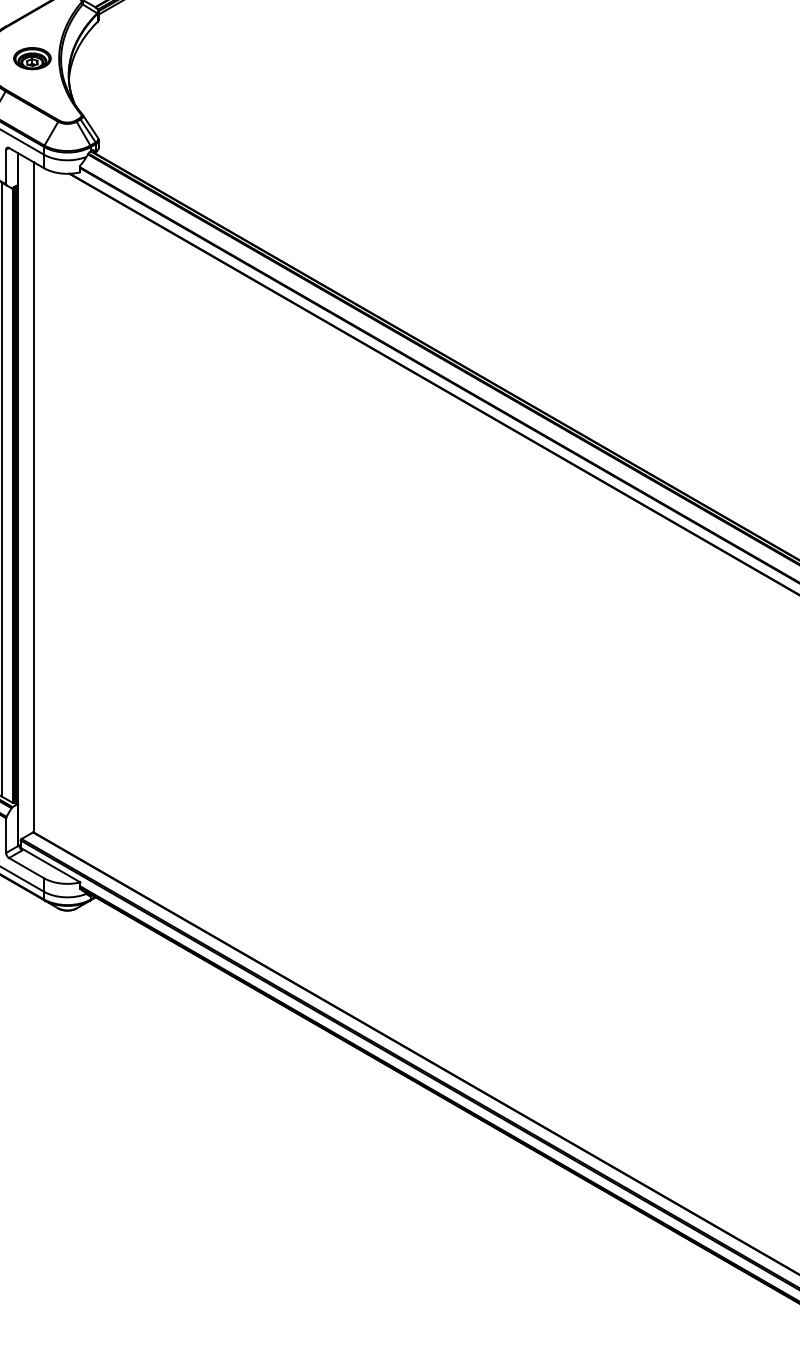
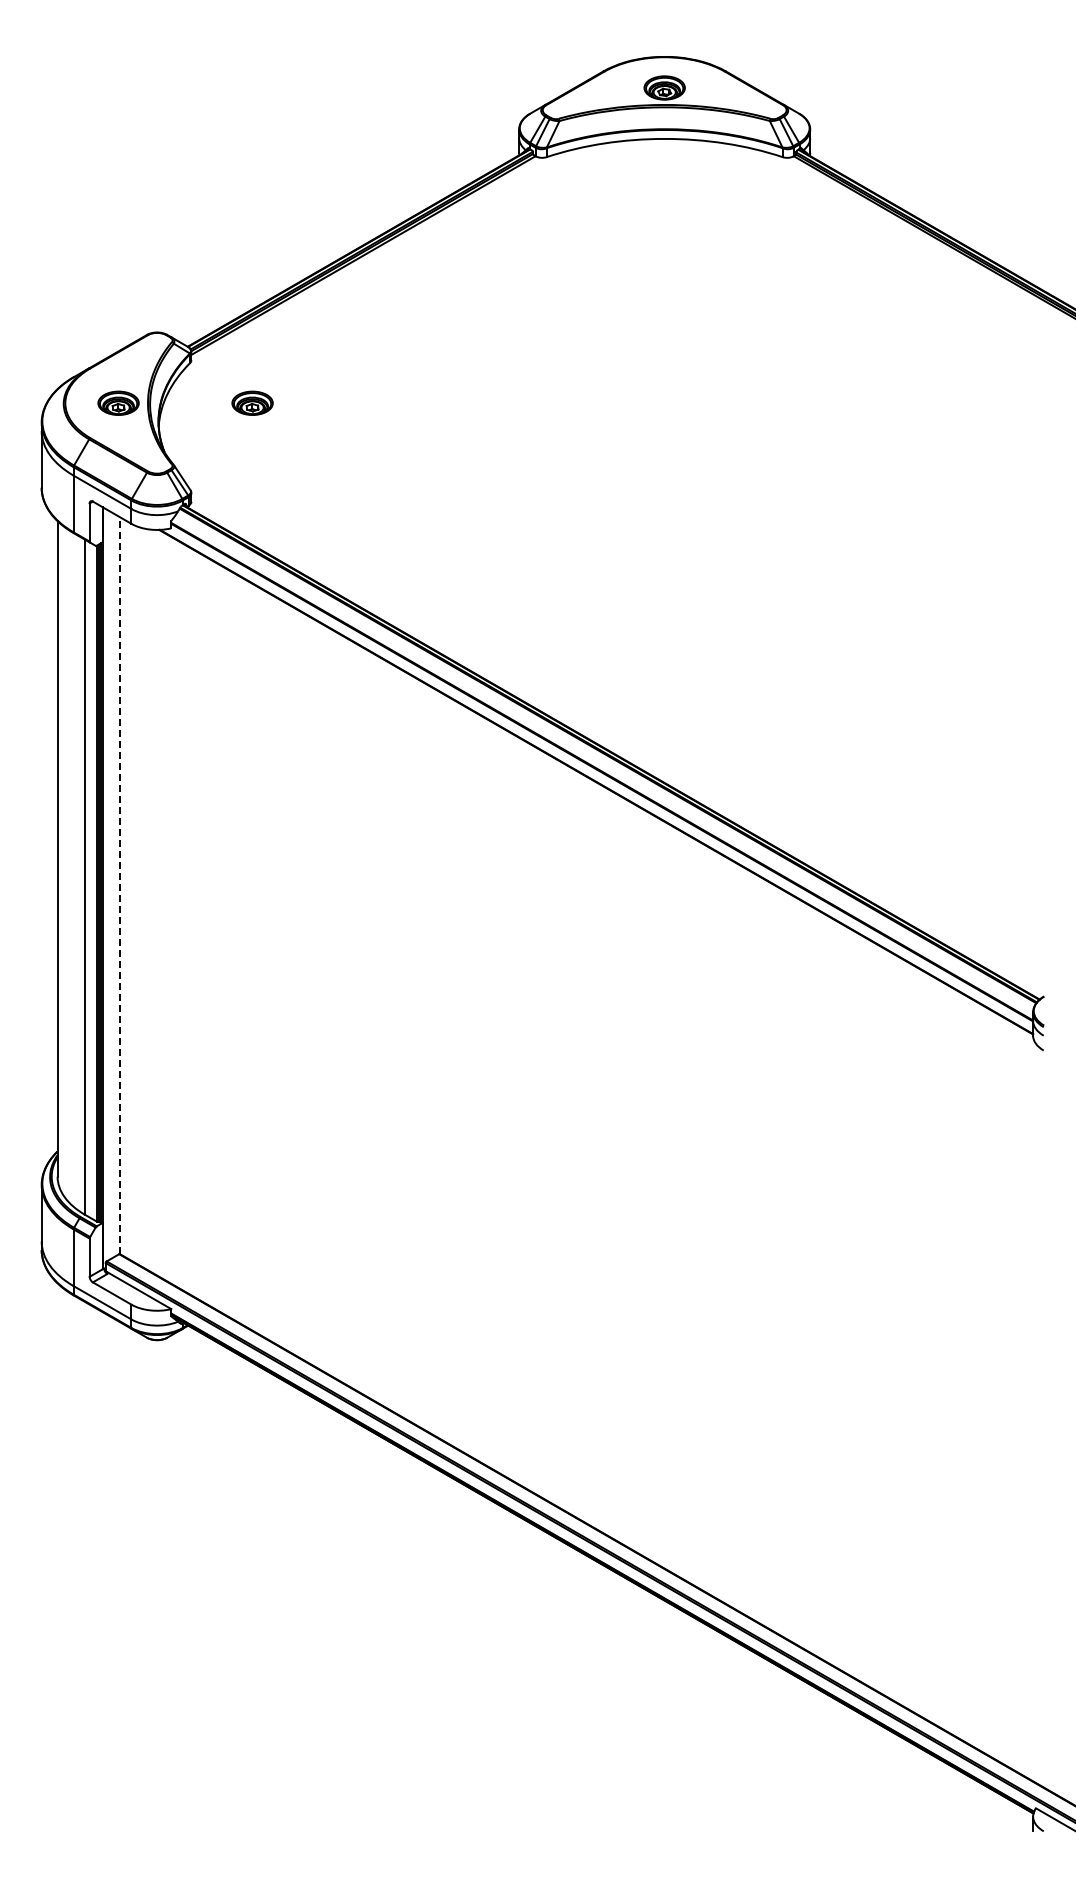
part: (154, 57) -> (252, 402), added
line: (34, 497) -> (120, 885), solid -> dashed

